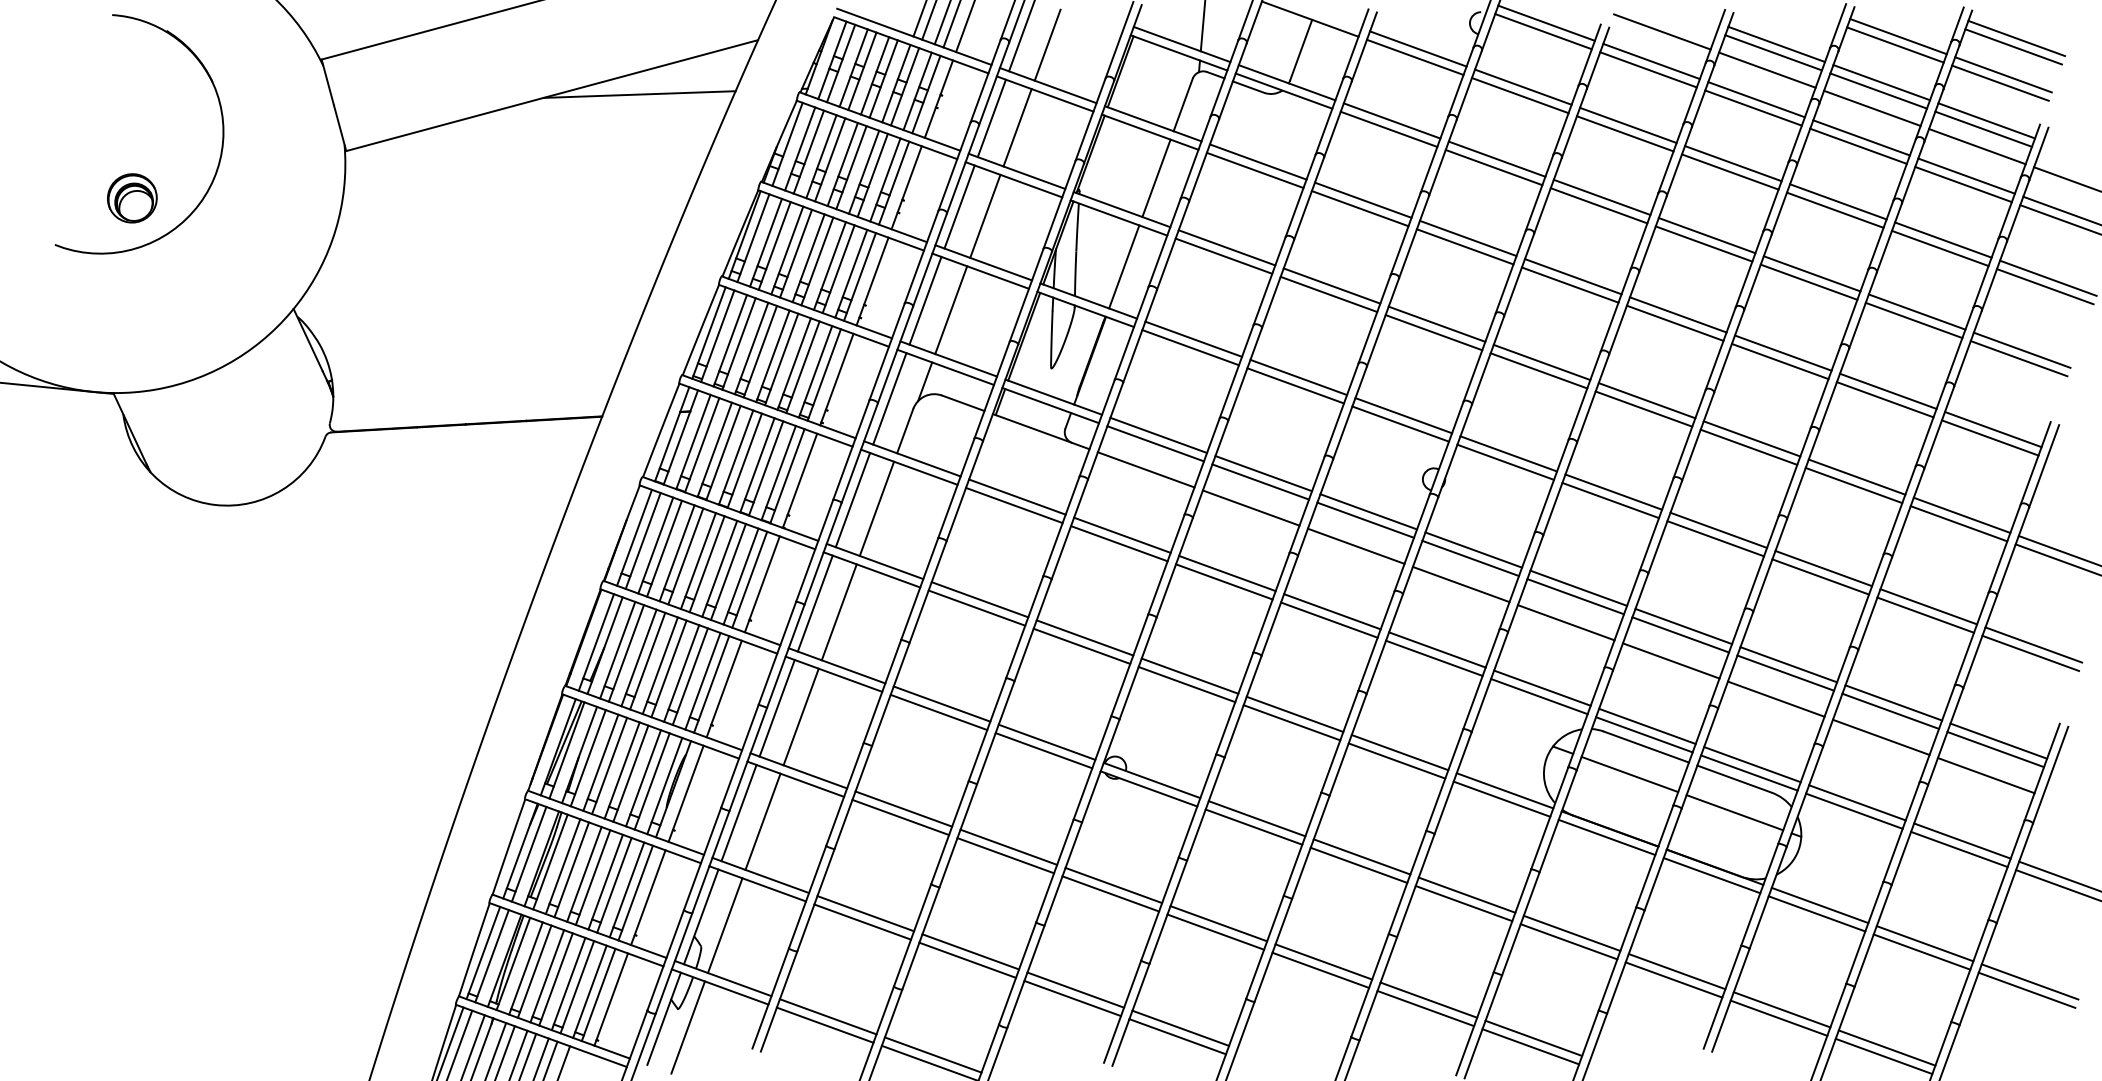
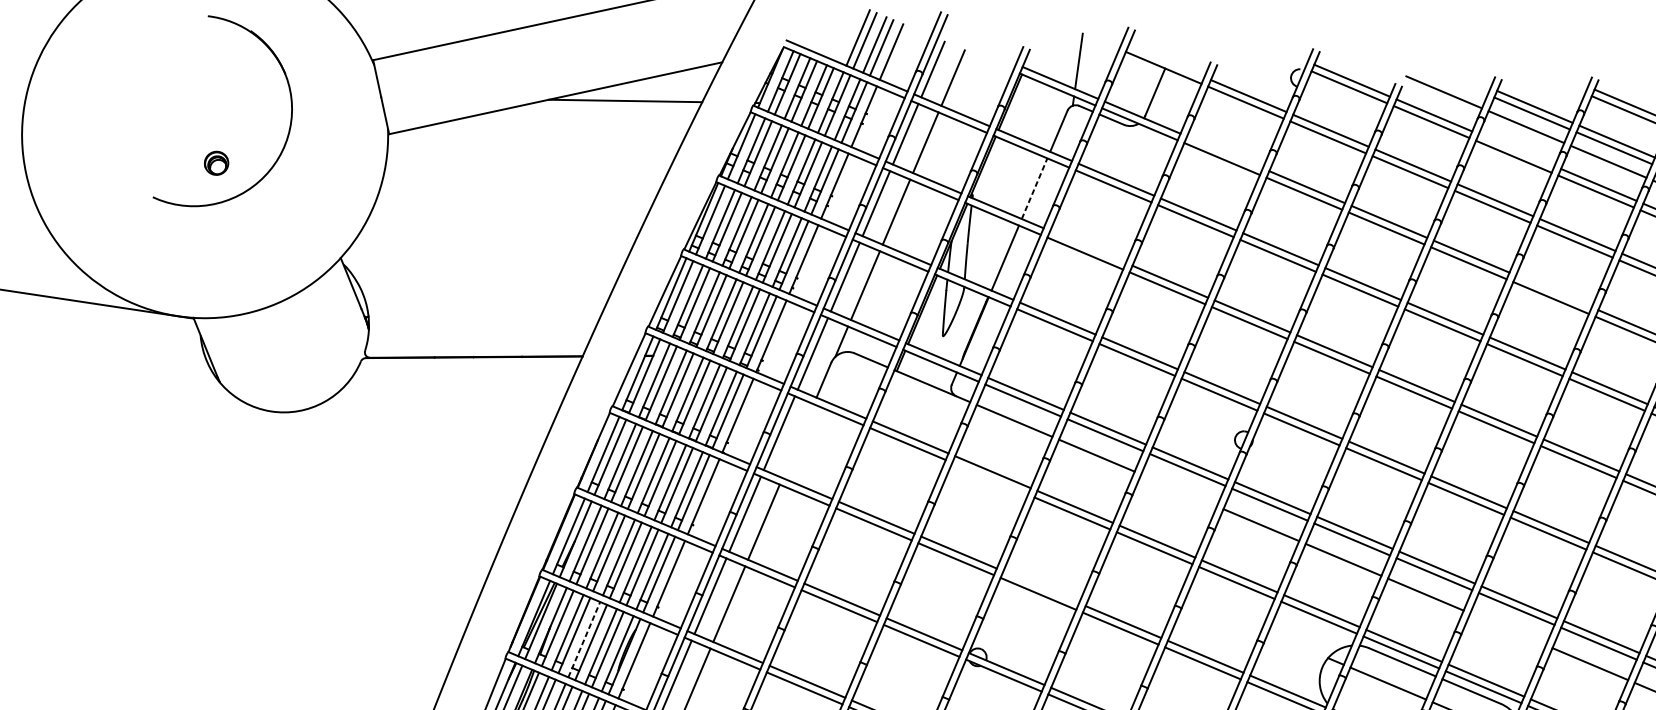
line: (1756, 99) -> (1516, 150), removed
line: (1391, 120) -> (1224, 152), removed
line: (1156, 177) -> (1034, 188), solid -> dashed
part: (132, 198) -> (216, 163), size x0.6
line: (1226, 247) -> (1087, 246), removed
line: (1811, 273) -> (1553, 291), removed
line: (876, 508) -> (797, 440), removed
line: (1119, 543) -> (990, 478), removed
line: (1355, 545) -> (1178, 489), removed
line: (1189, 675) -> (1040, 586), removed
line: (1775, 698) -> (1507, 628), removed
line: (622, 770) -> (584, 639), solid -> dashed

